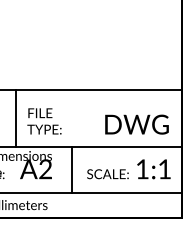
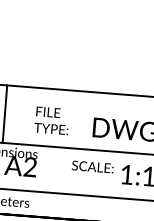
text: (44, 121) -> (51, 120), moved
line: (71, 170) -> (56, 170), removed
text: (107, 174) -> (92, 167), moved

